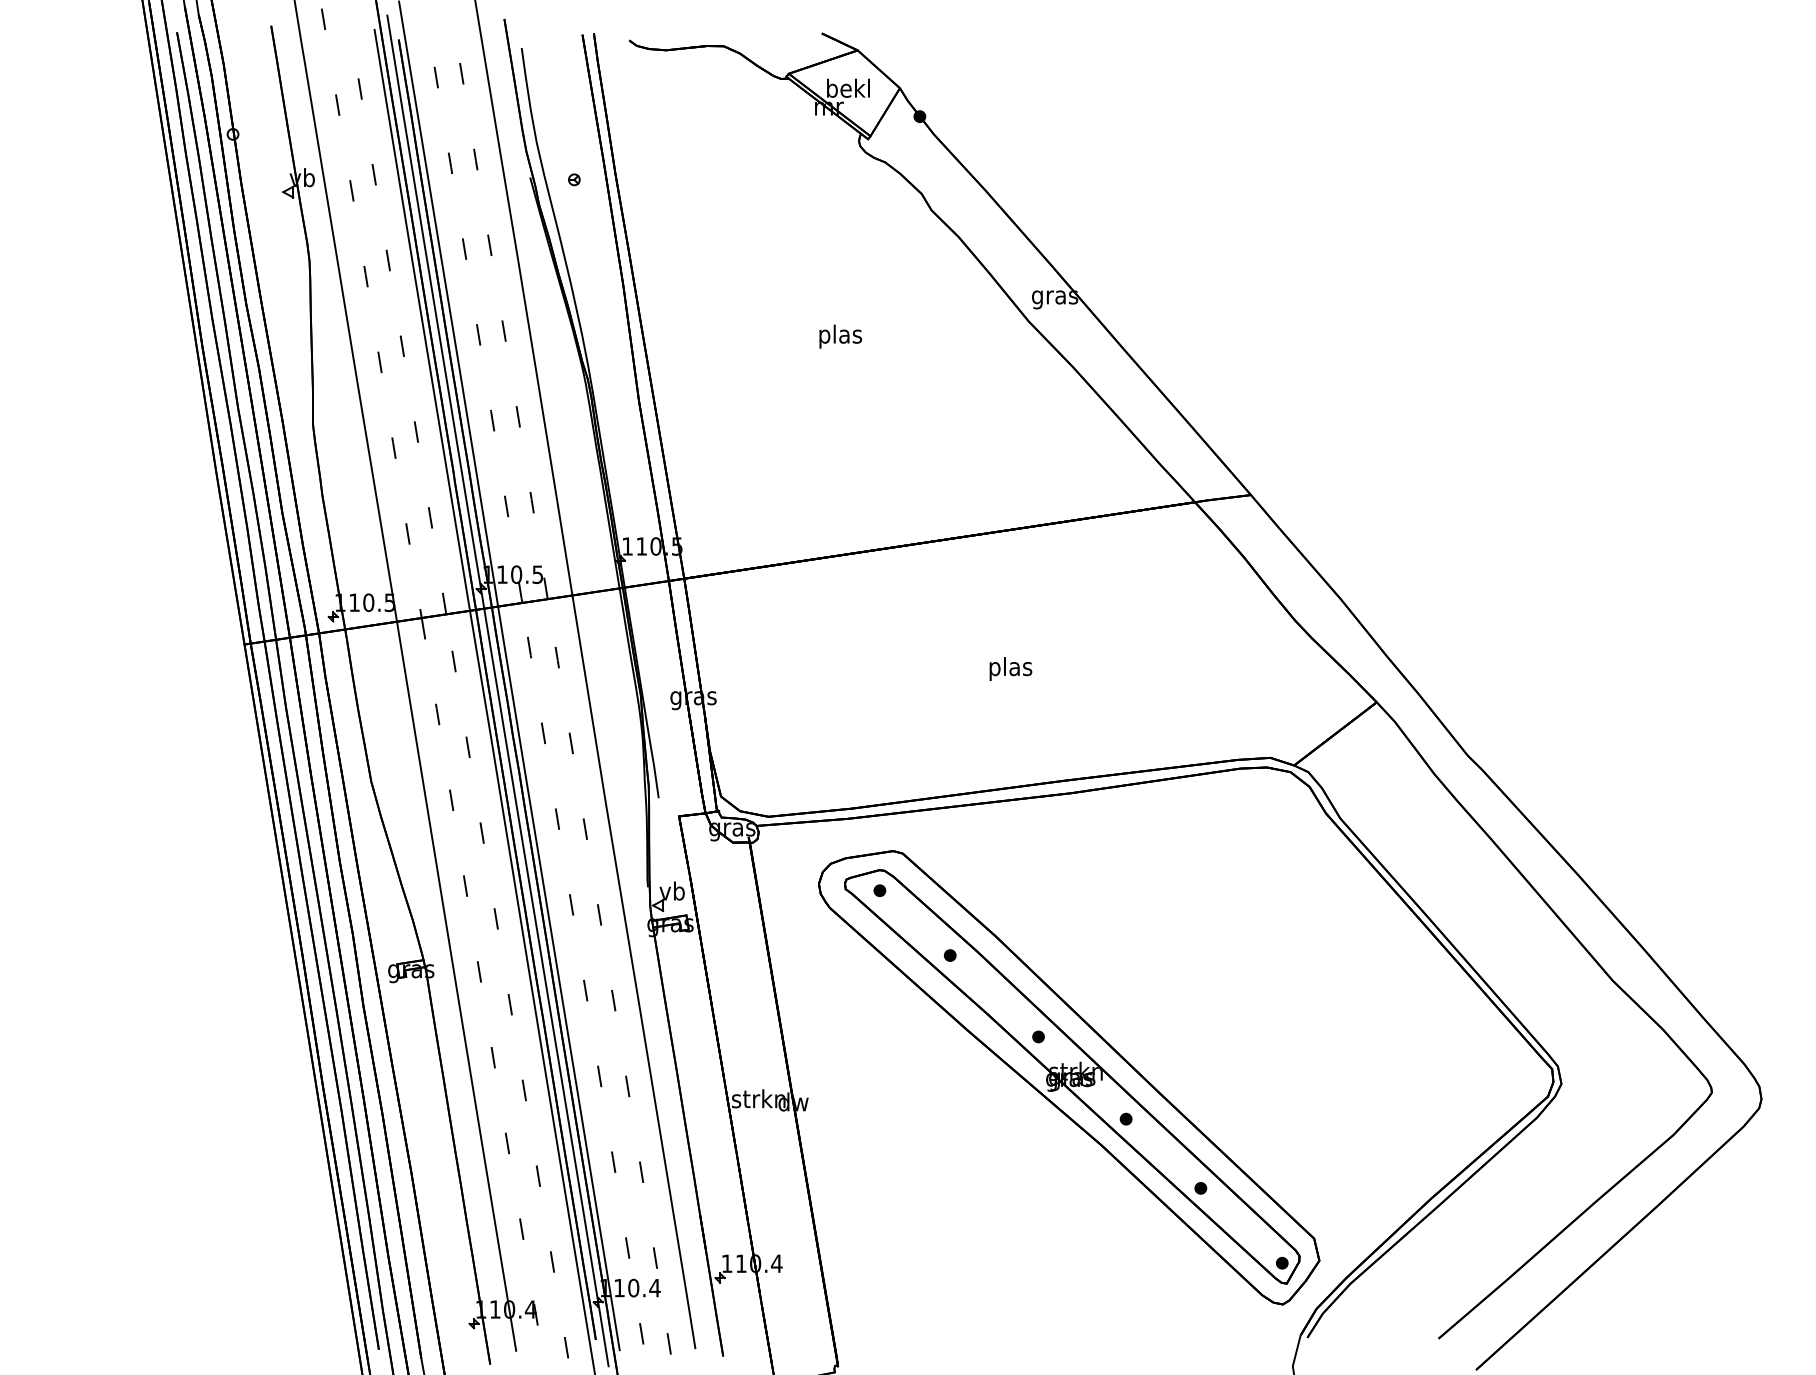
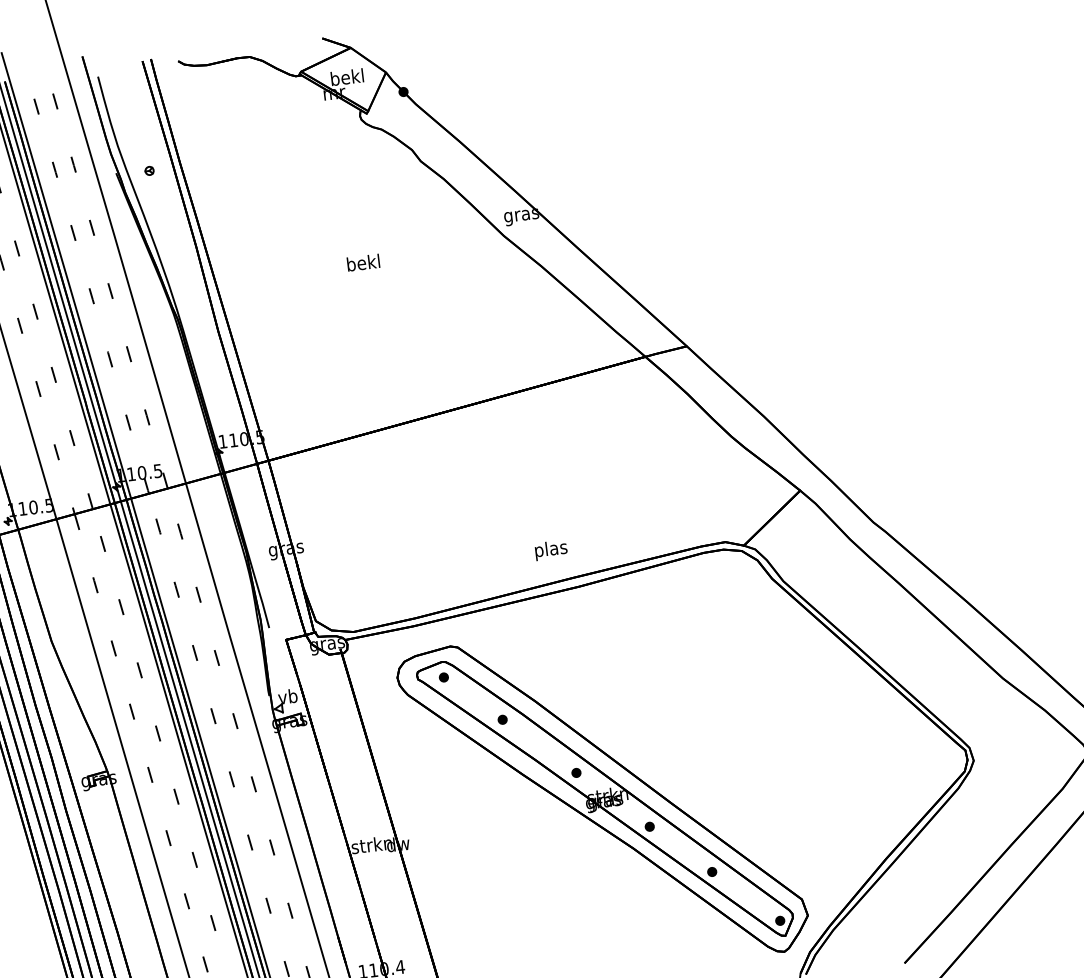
text: (839, 336) -> (363, 264), plas -> bekl
text: (1010, 668) -> (550, 549), moved

